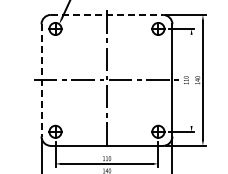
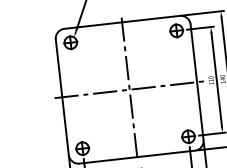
line: (107, 14) -> (122, 21), dashed -> solid
line: (191, 79) -> (216, 79), added
line: (41, 80) -> (62, 97), dashed -> solid

